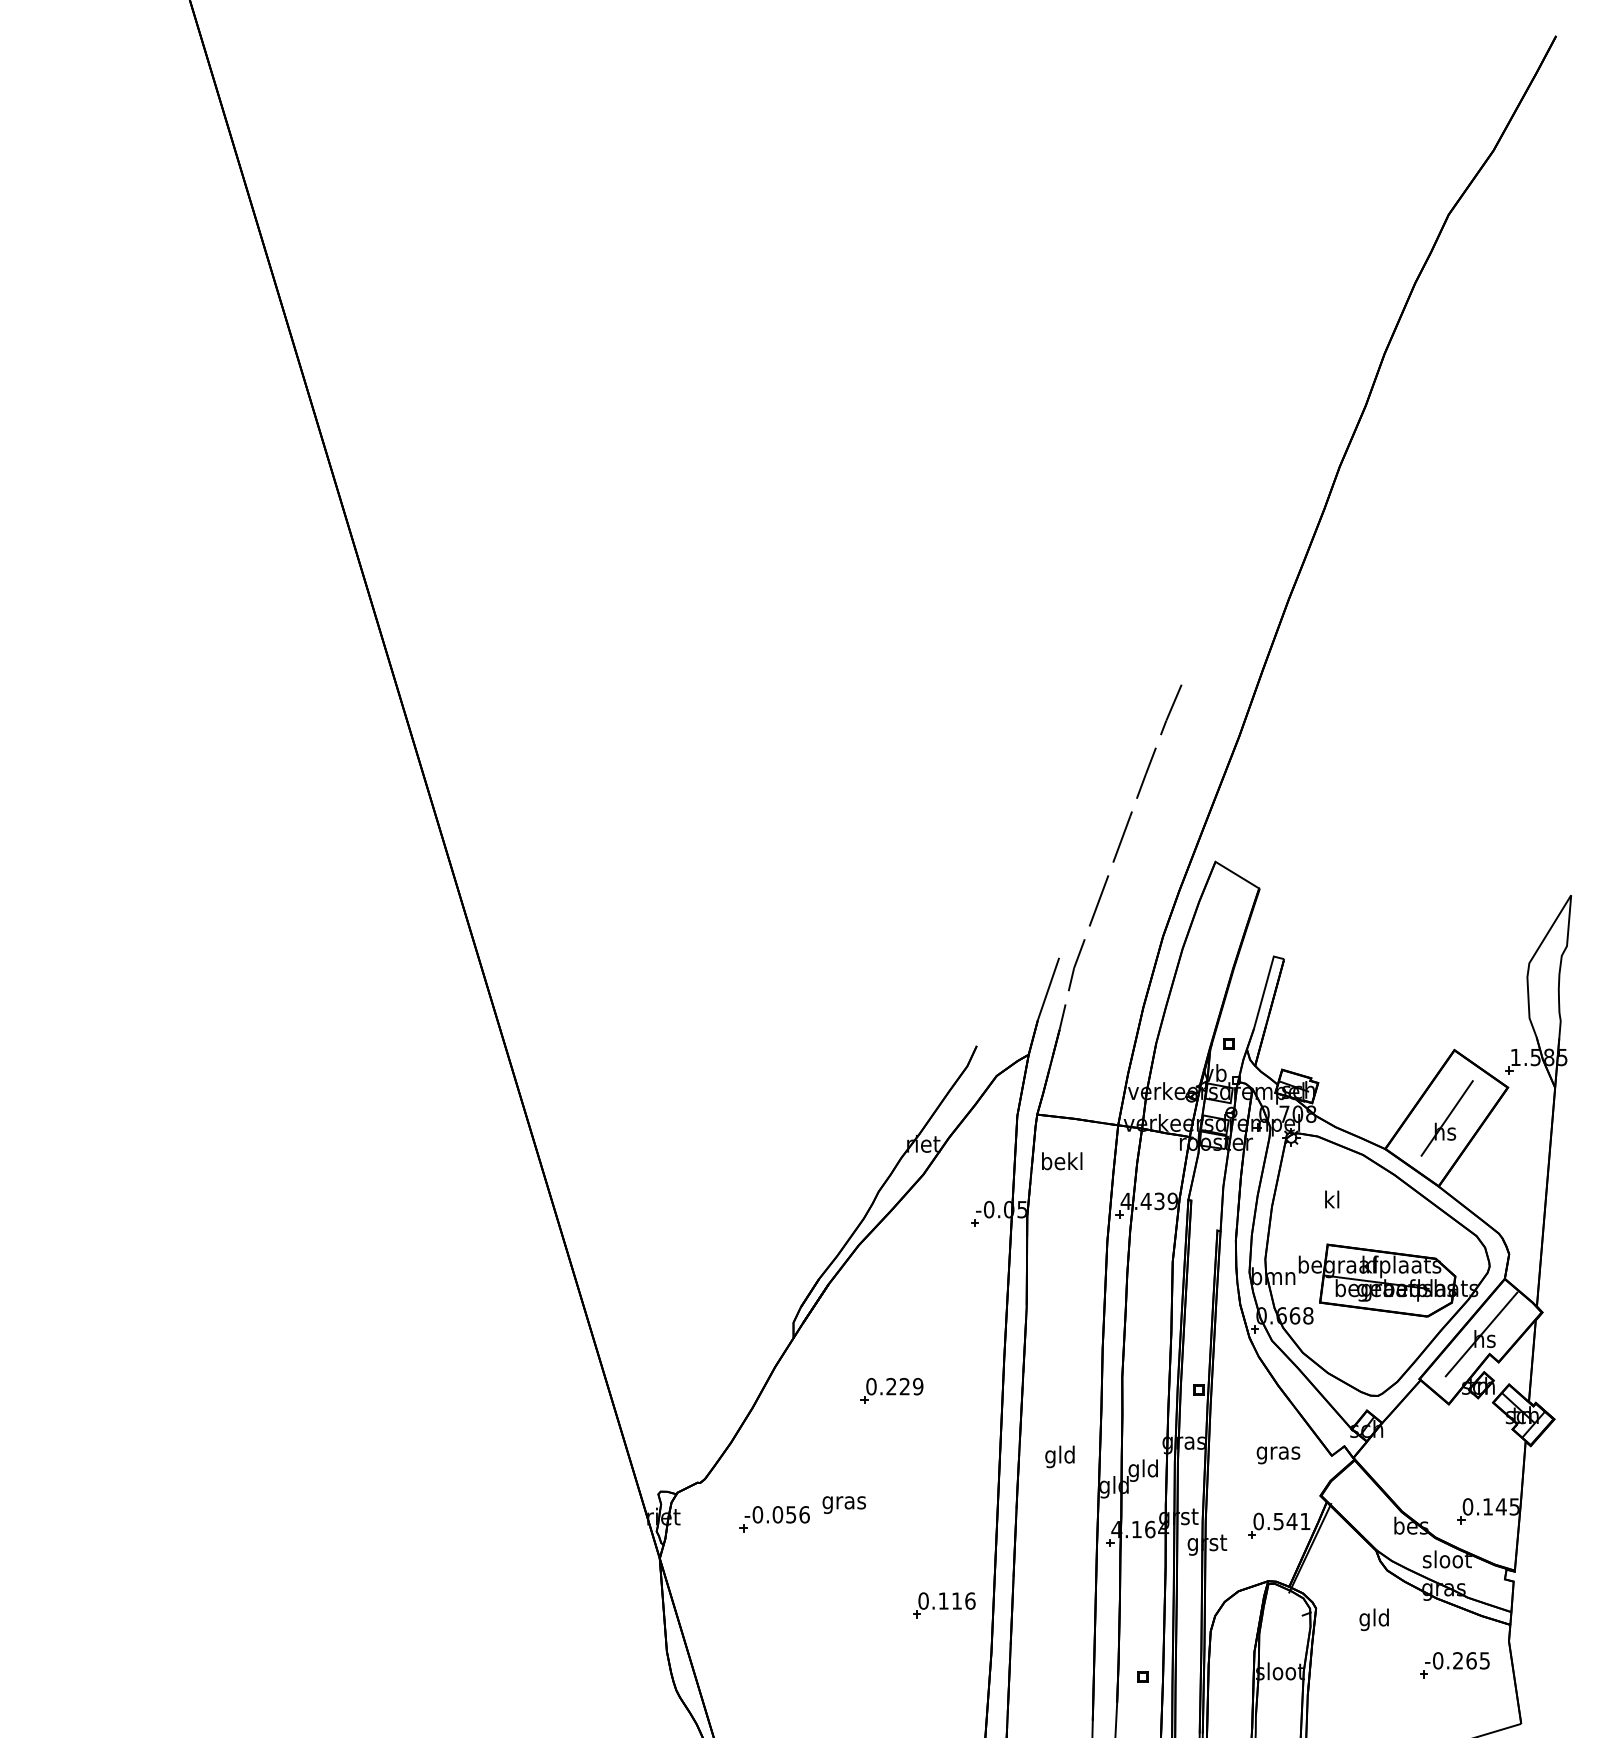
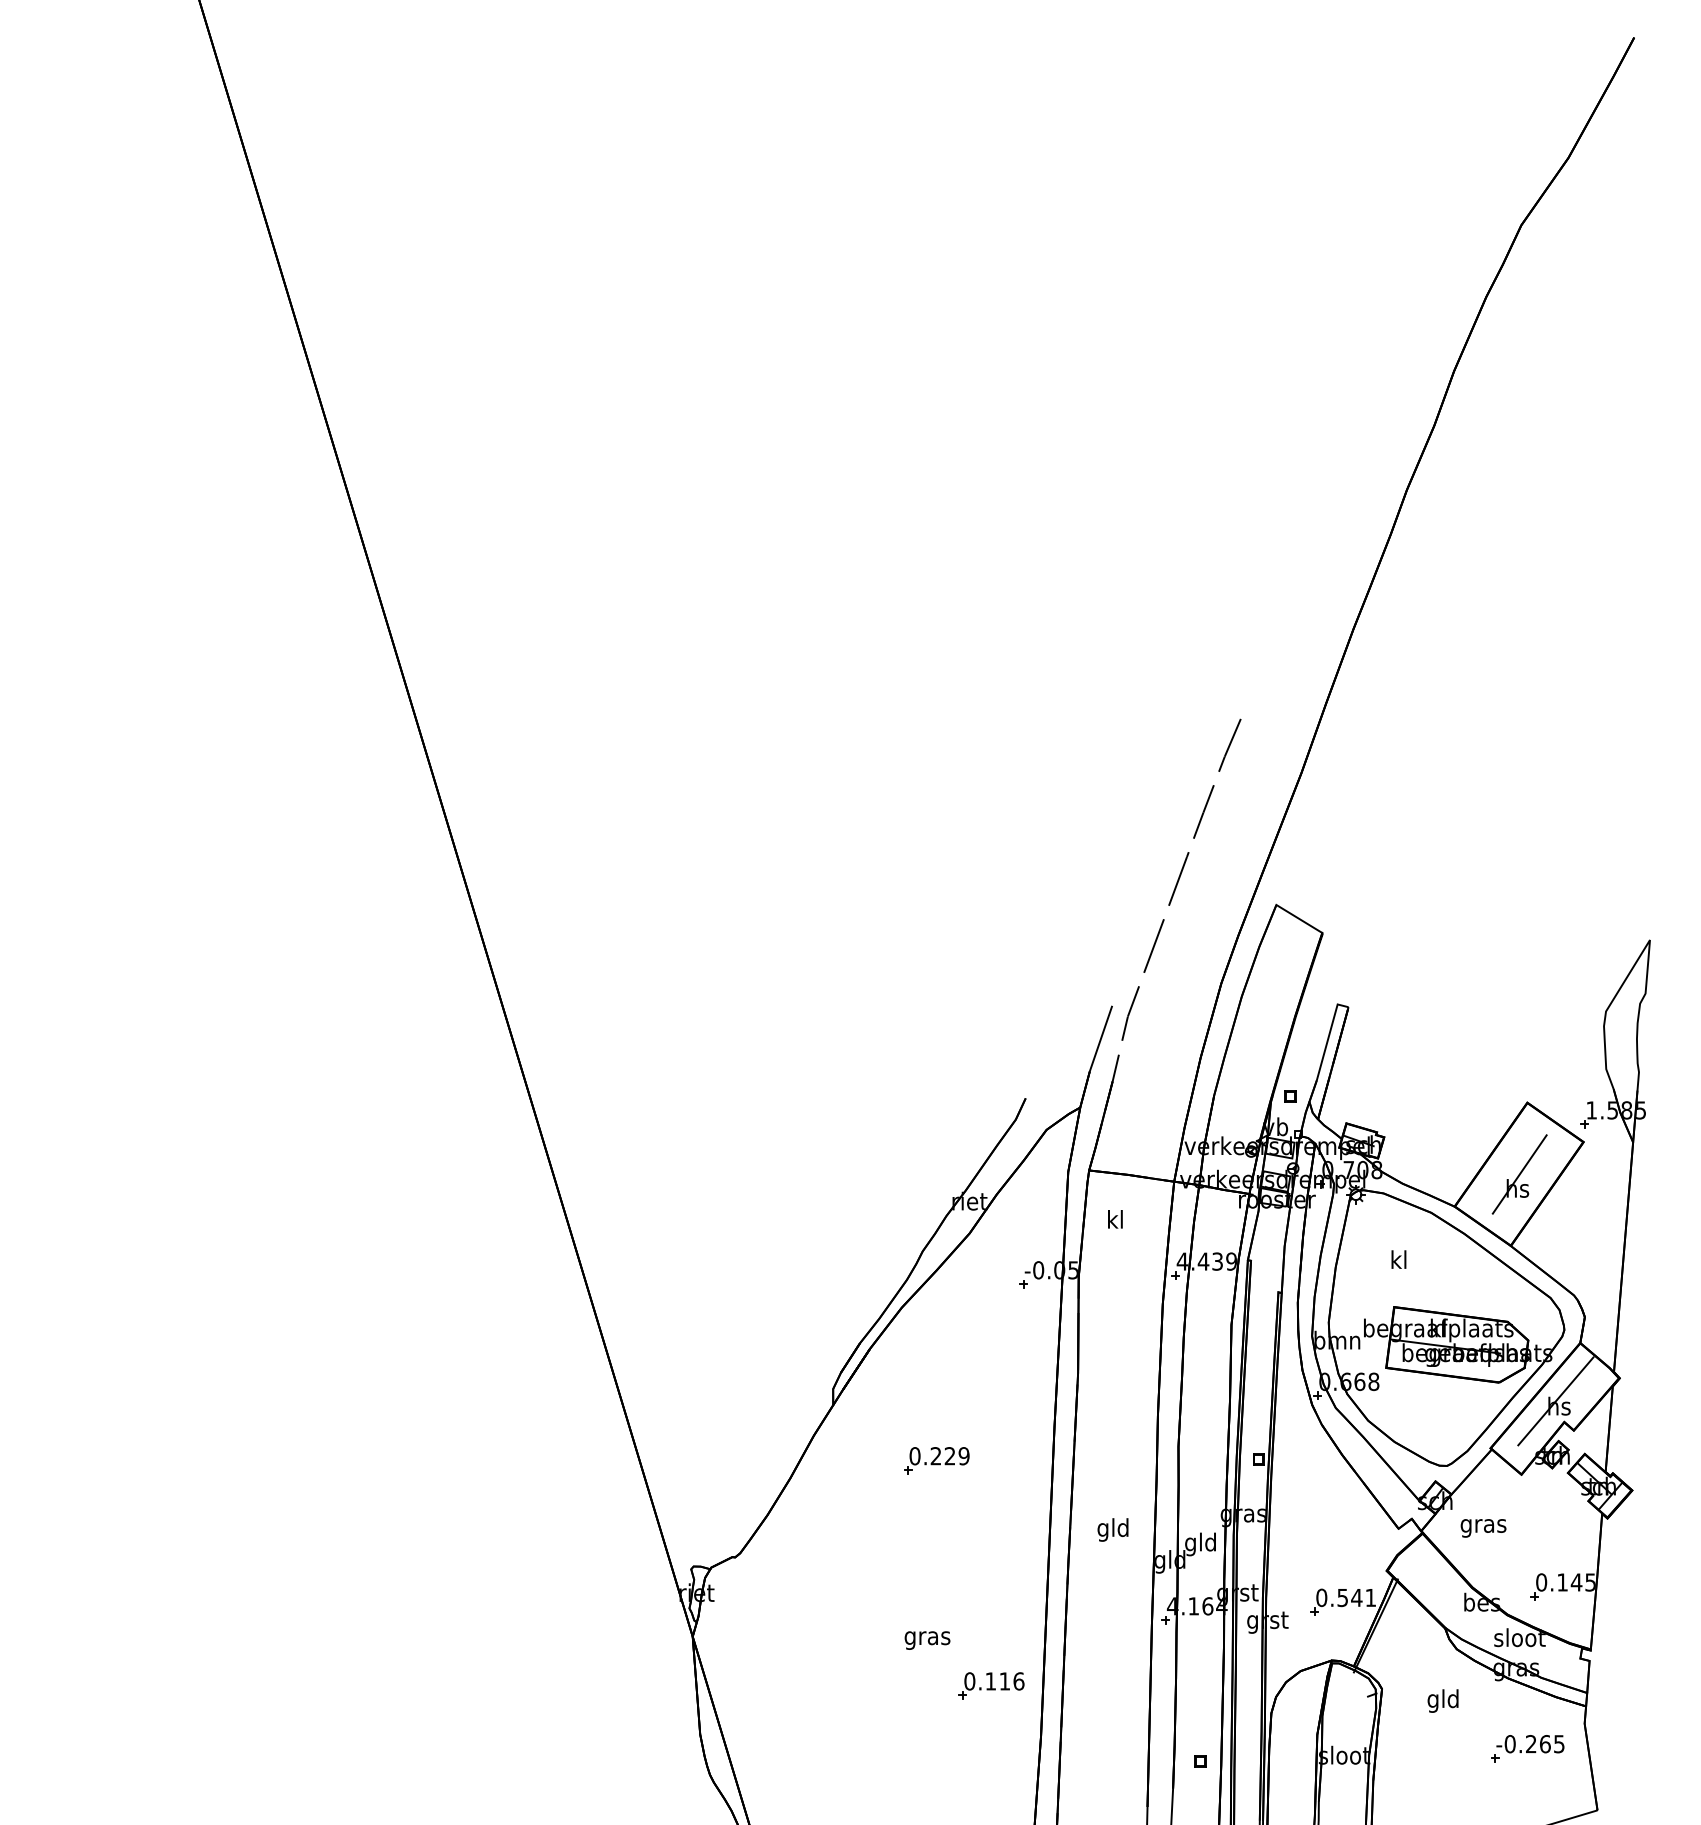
text: (1062, 1161) -> (1115, 1219), bekl -> kl
text: (1278, 1455) -> (1483, 1528), moved
text: (844, 1505) -> (927, 1640), moved
part: (774, 1518) -> (813, 1594), removed

